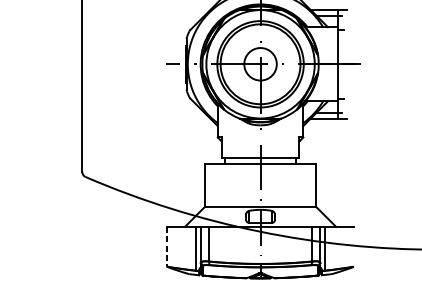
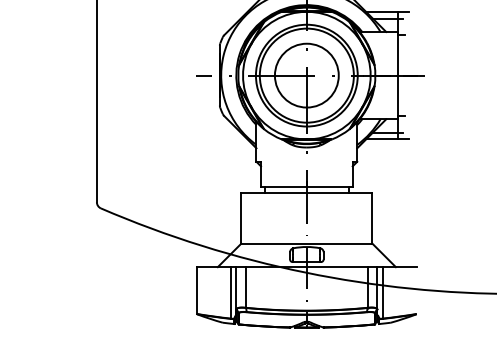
circle: (260, 64) -> (306, 75), size x1.67
line: (166, 247) -> (196, 291), dashed -> solid

